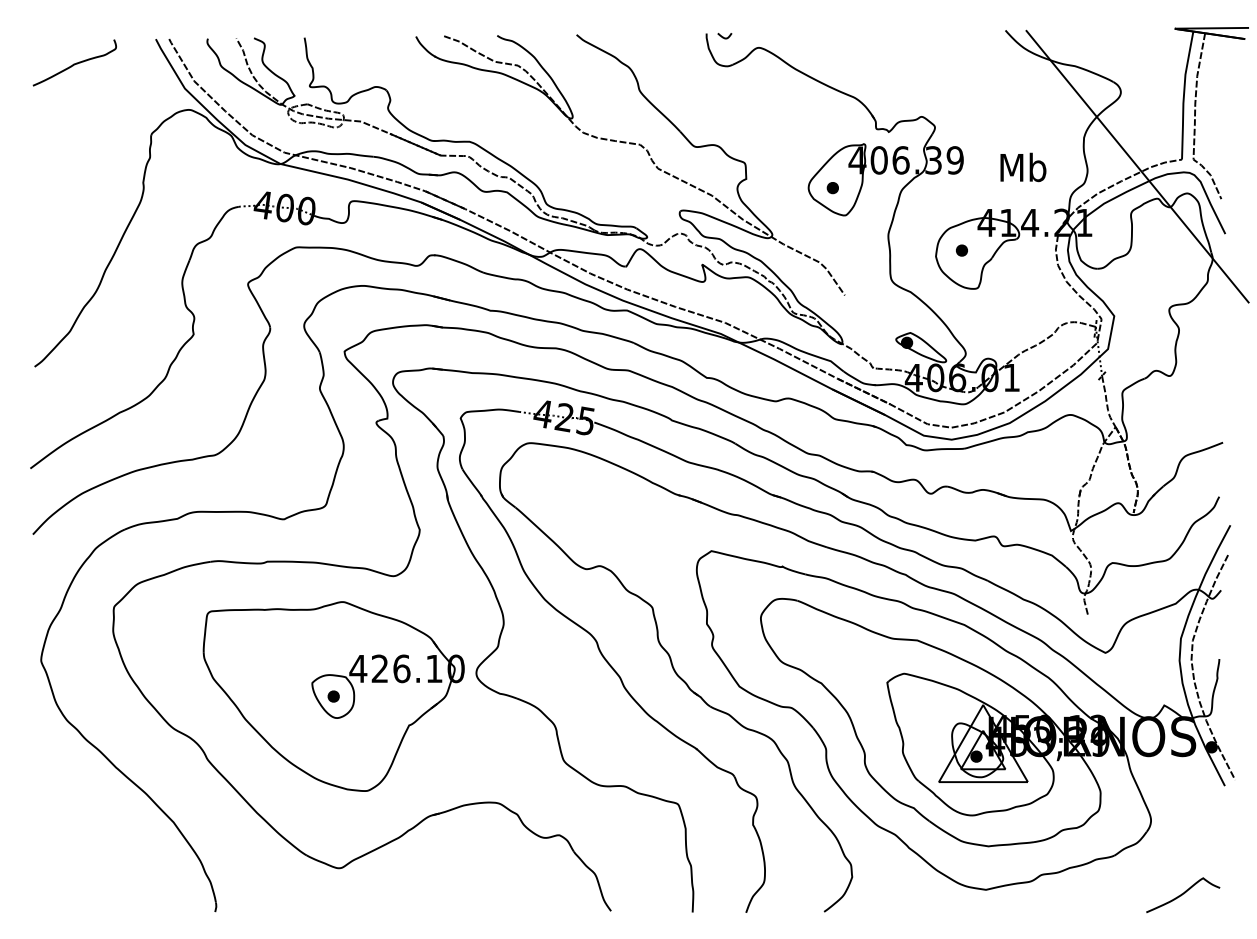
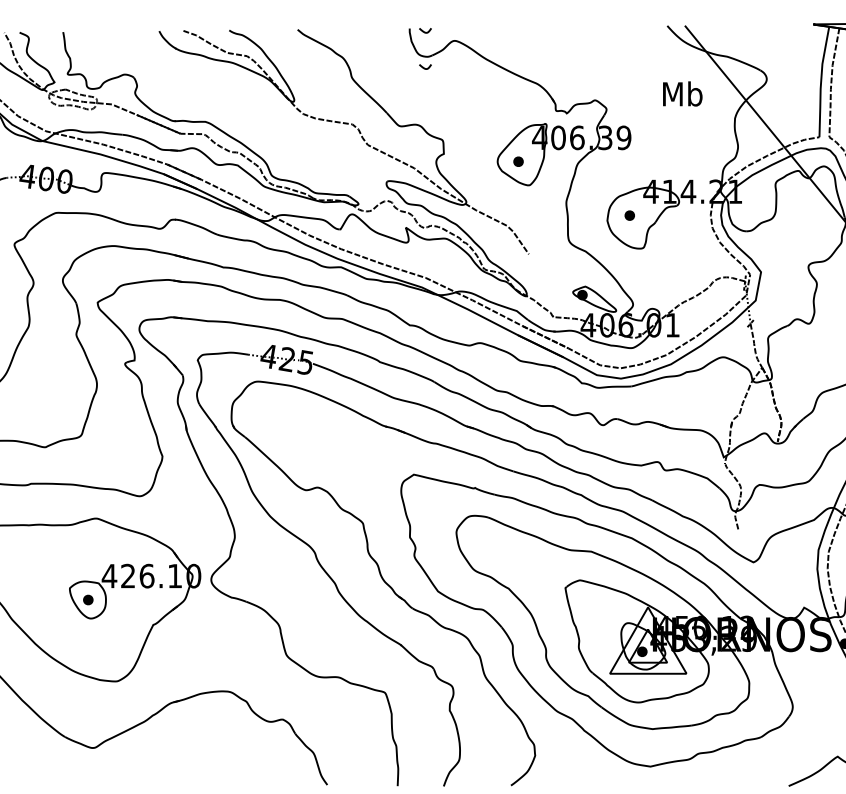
curve: (723, 78) -> (424, 67), added
text: (1023, 167) -> (682, 94), moved

